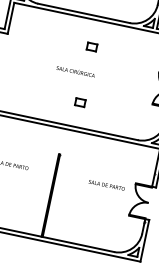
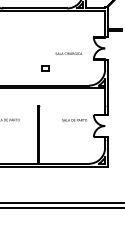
part: (92, 46) -> (45, 29), removed
text: (75, 71) -> (68, 53), moved

